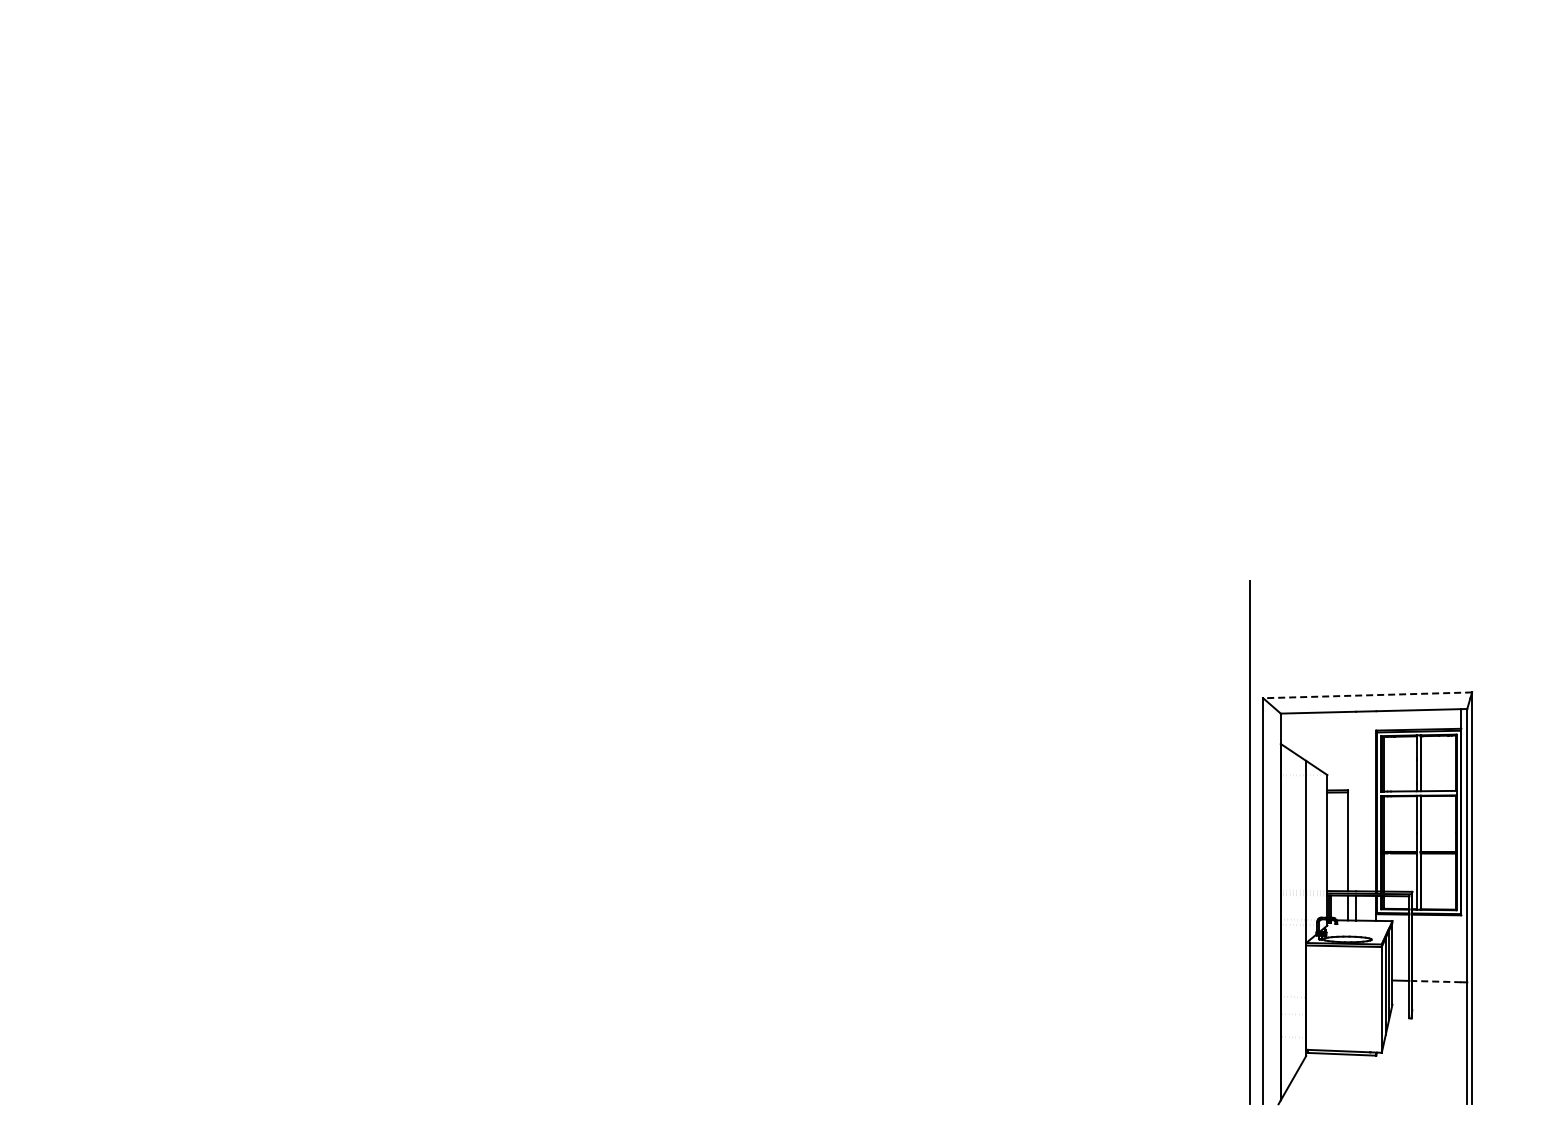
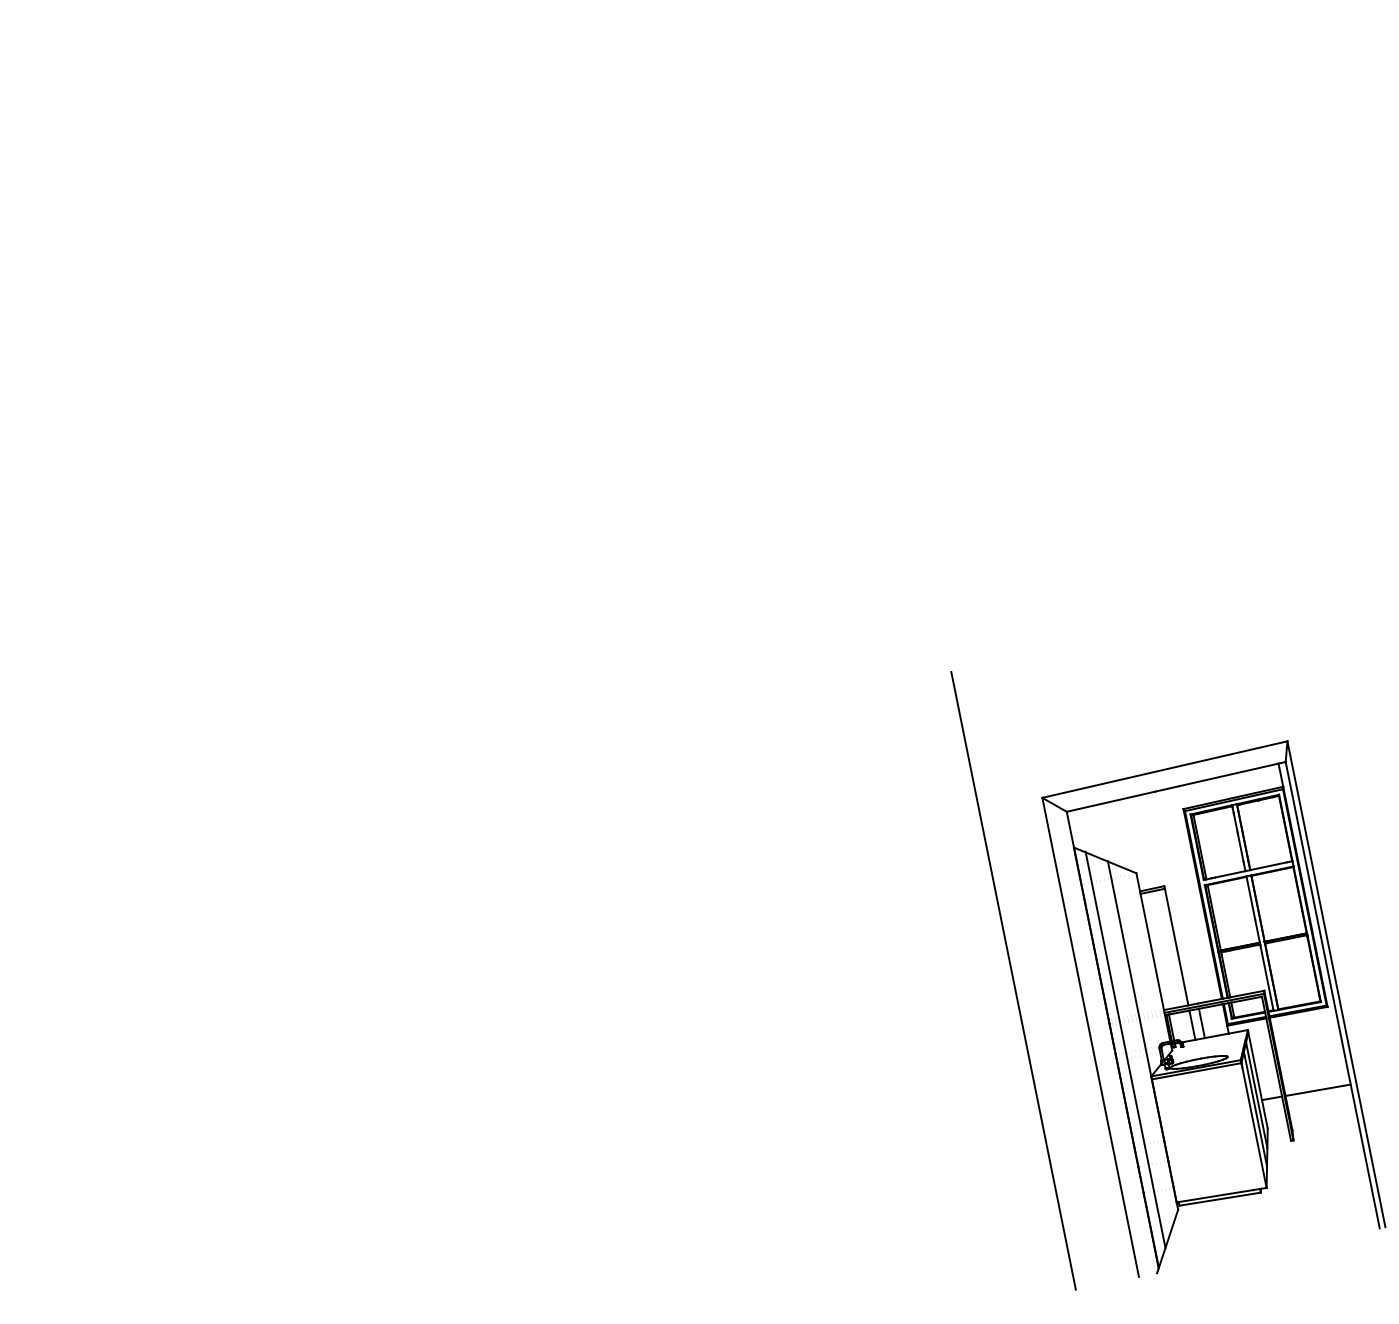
line: (1367, 695) -> (1164, 769), dashed -> solid
line: (1249, 842) -> (1013, 980), moved
line: (1289, 917) -> (1125, 1050), added
line: (1436, 981) -> (1314, 1090), dashed -> solid

